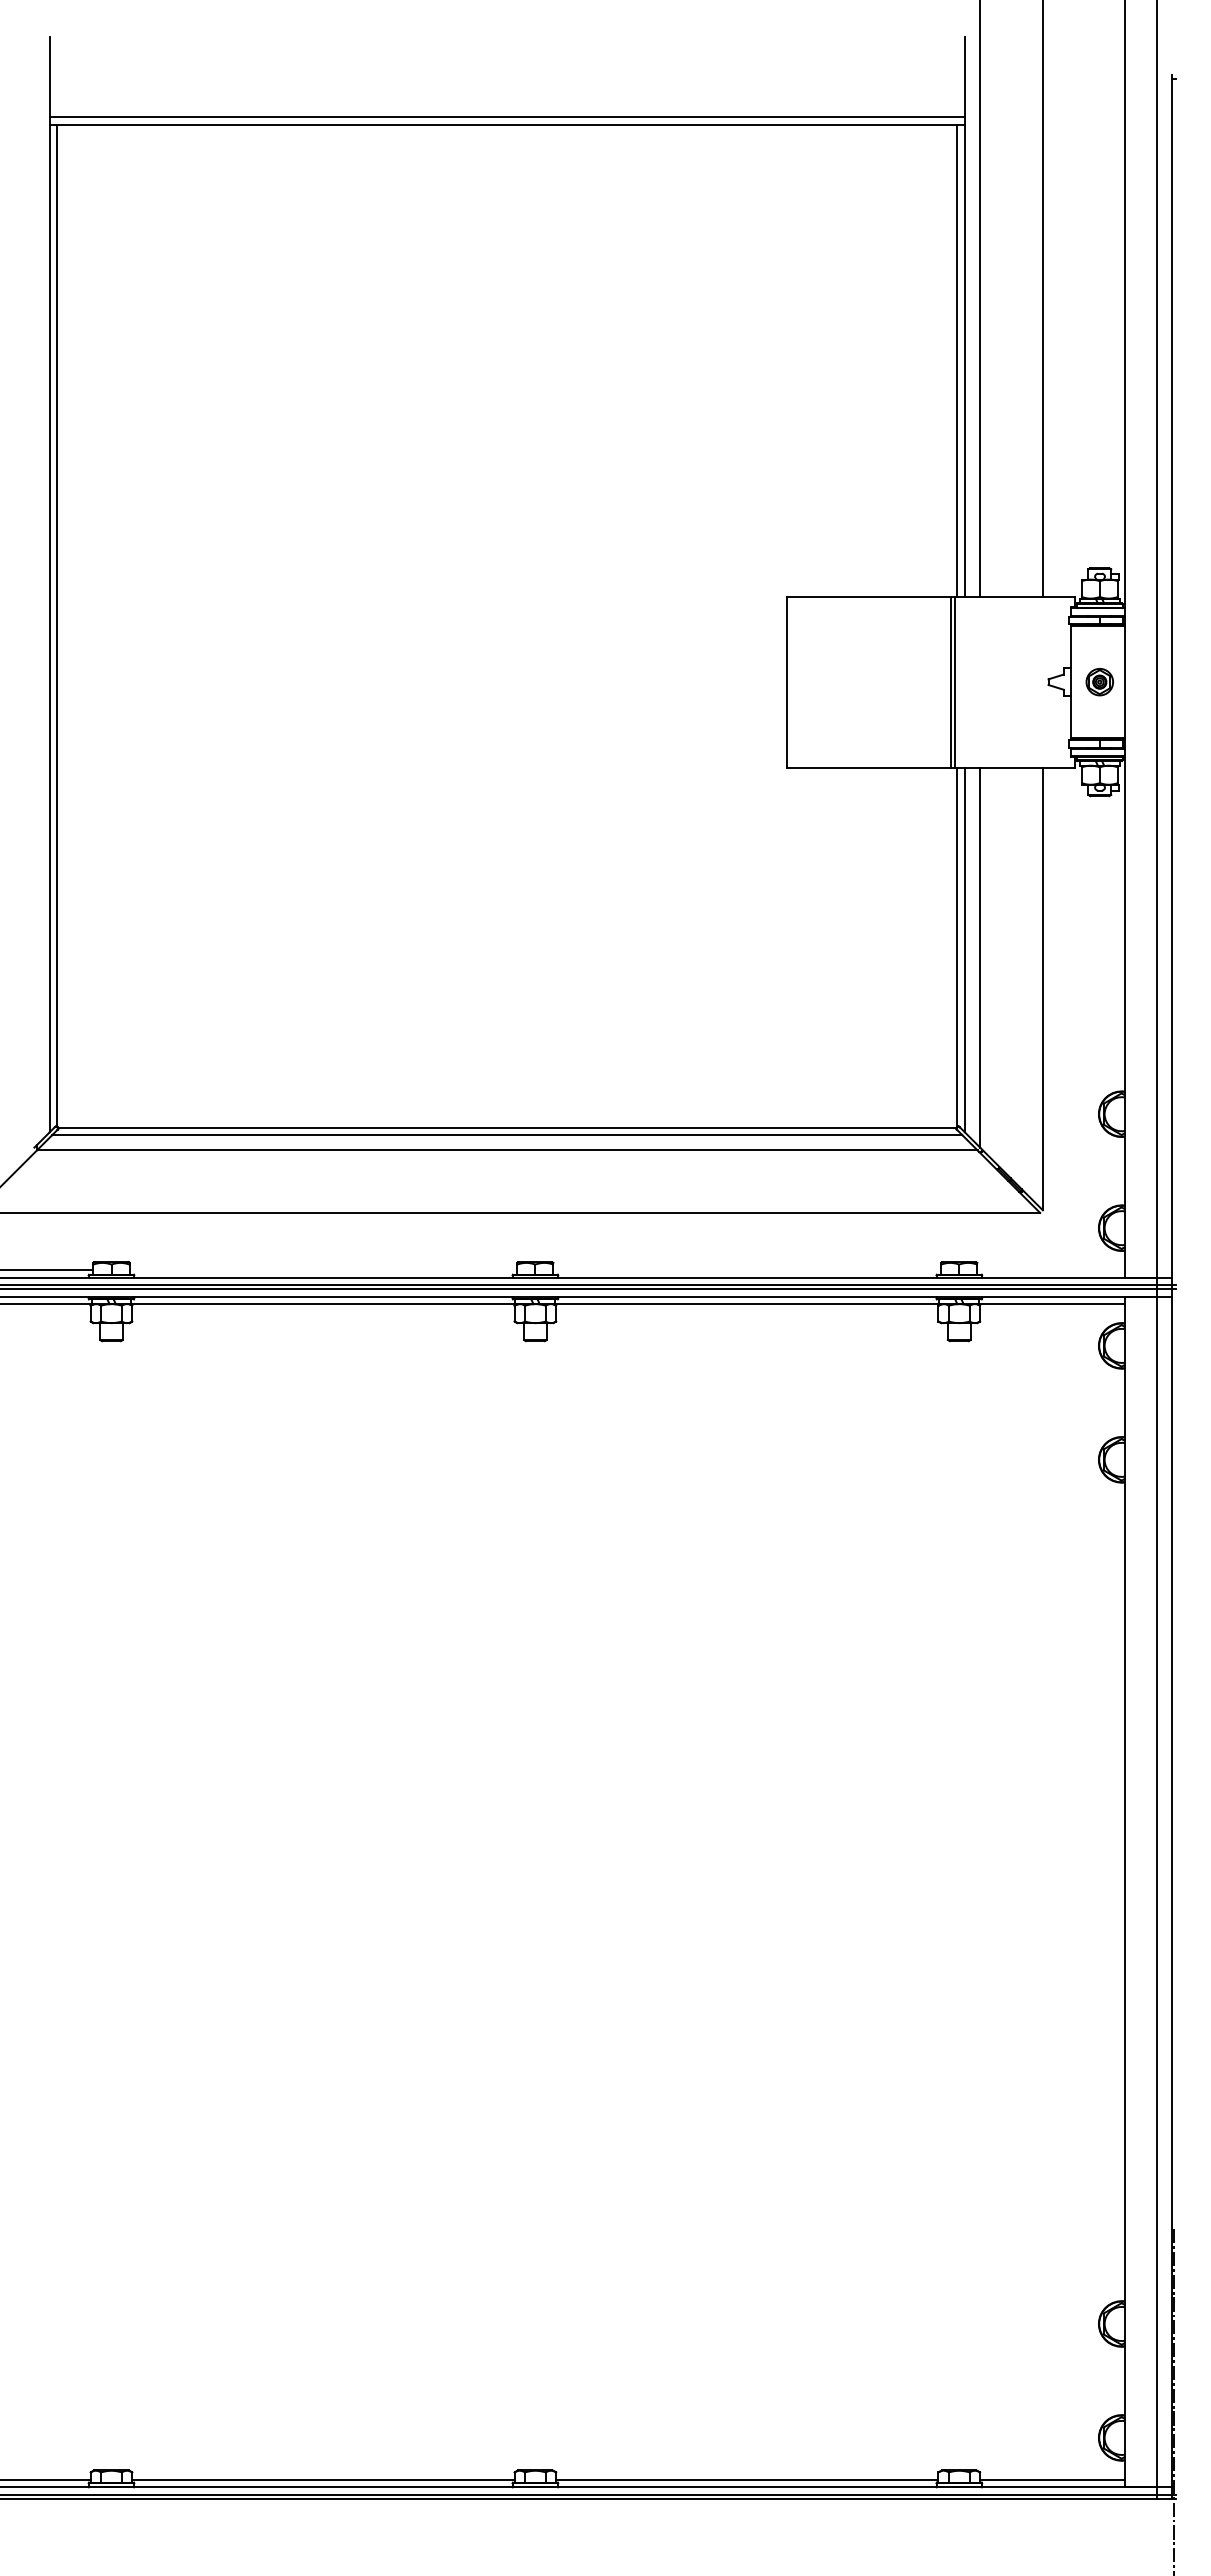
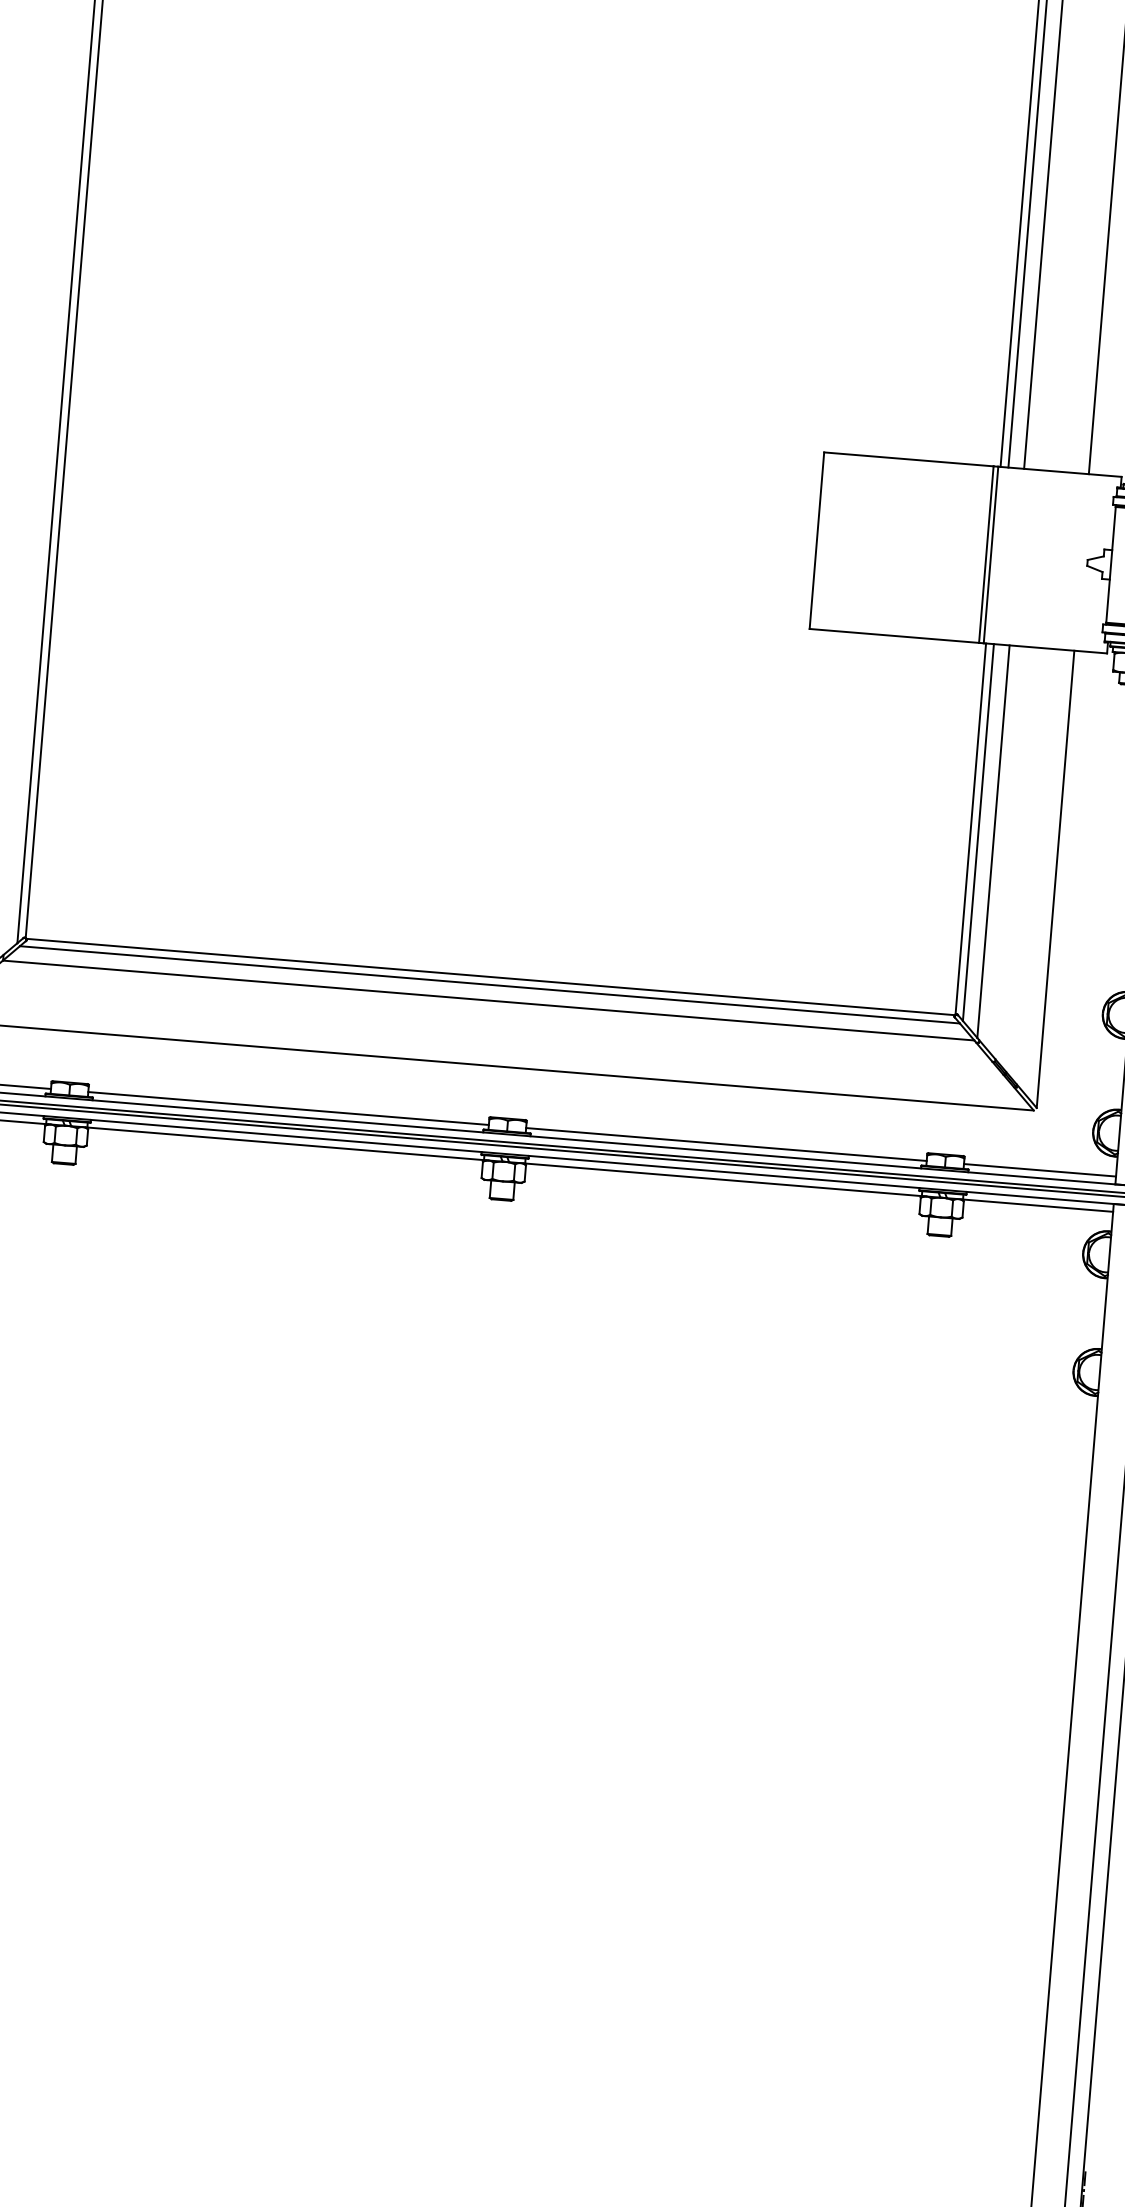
line: (323, 1269) -> (288, 1108), added
line: (747, 1269) -> (726, 1144), added
line: (1050, 1269) -> (1039, 1169), added

